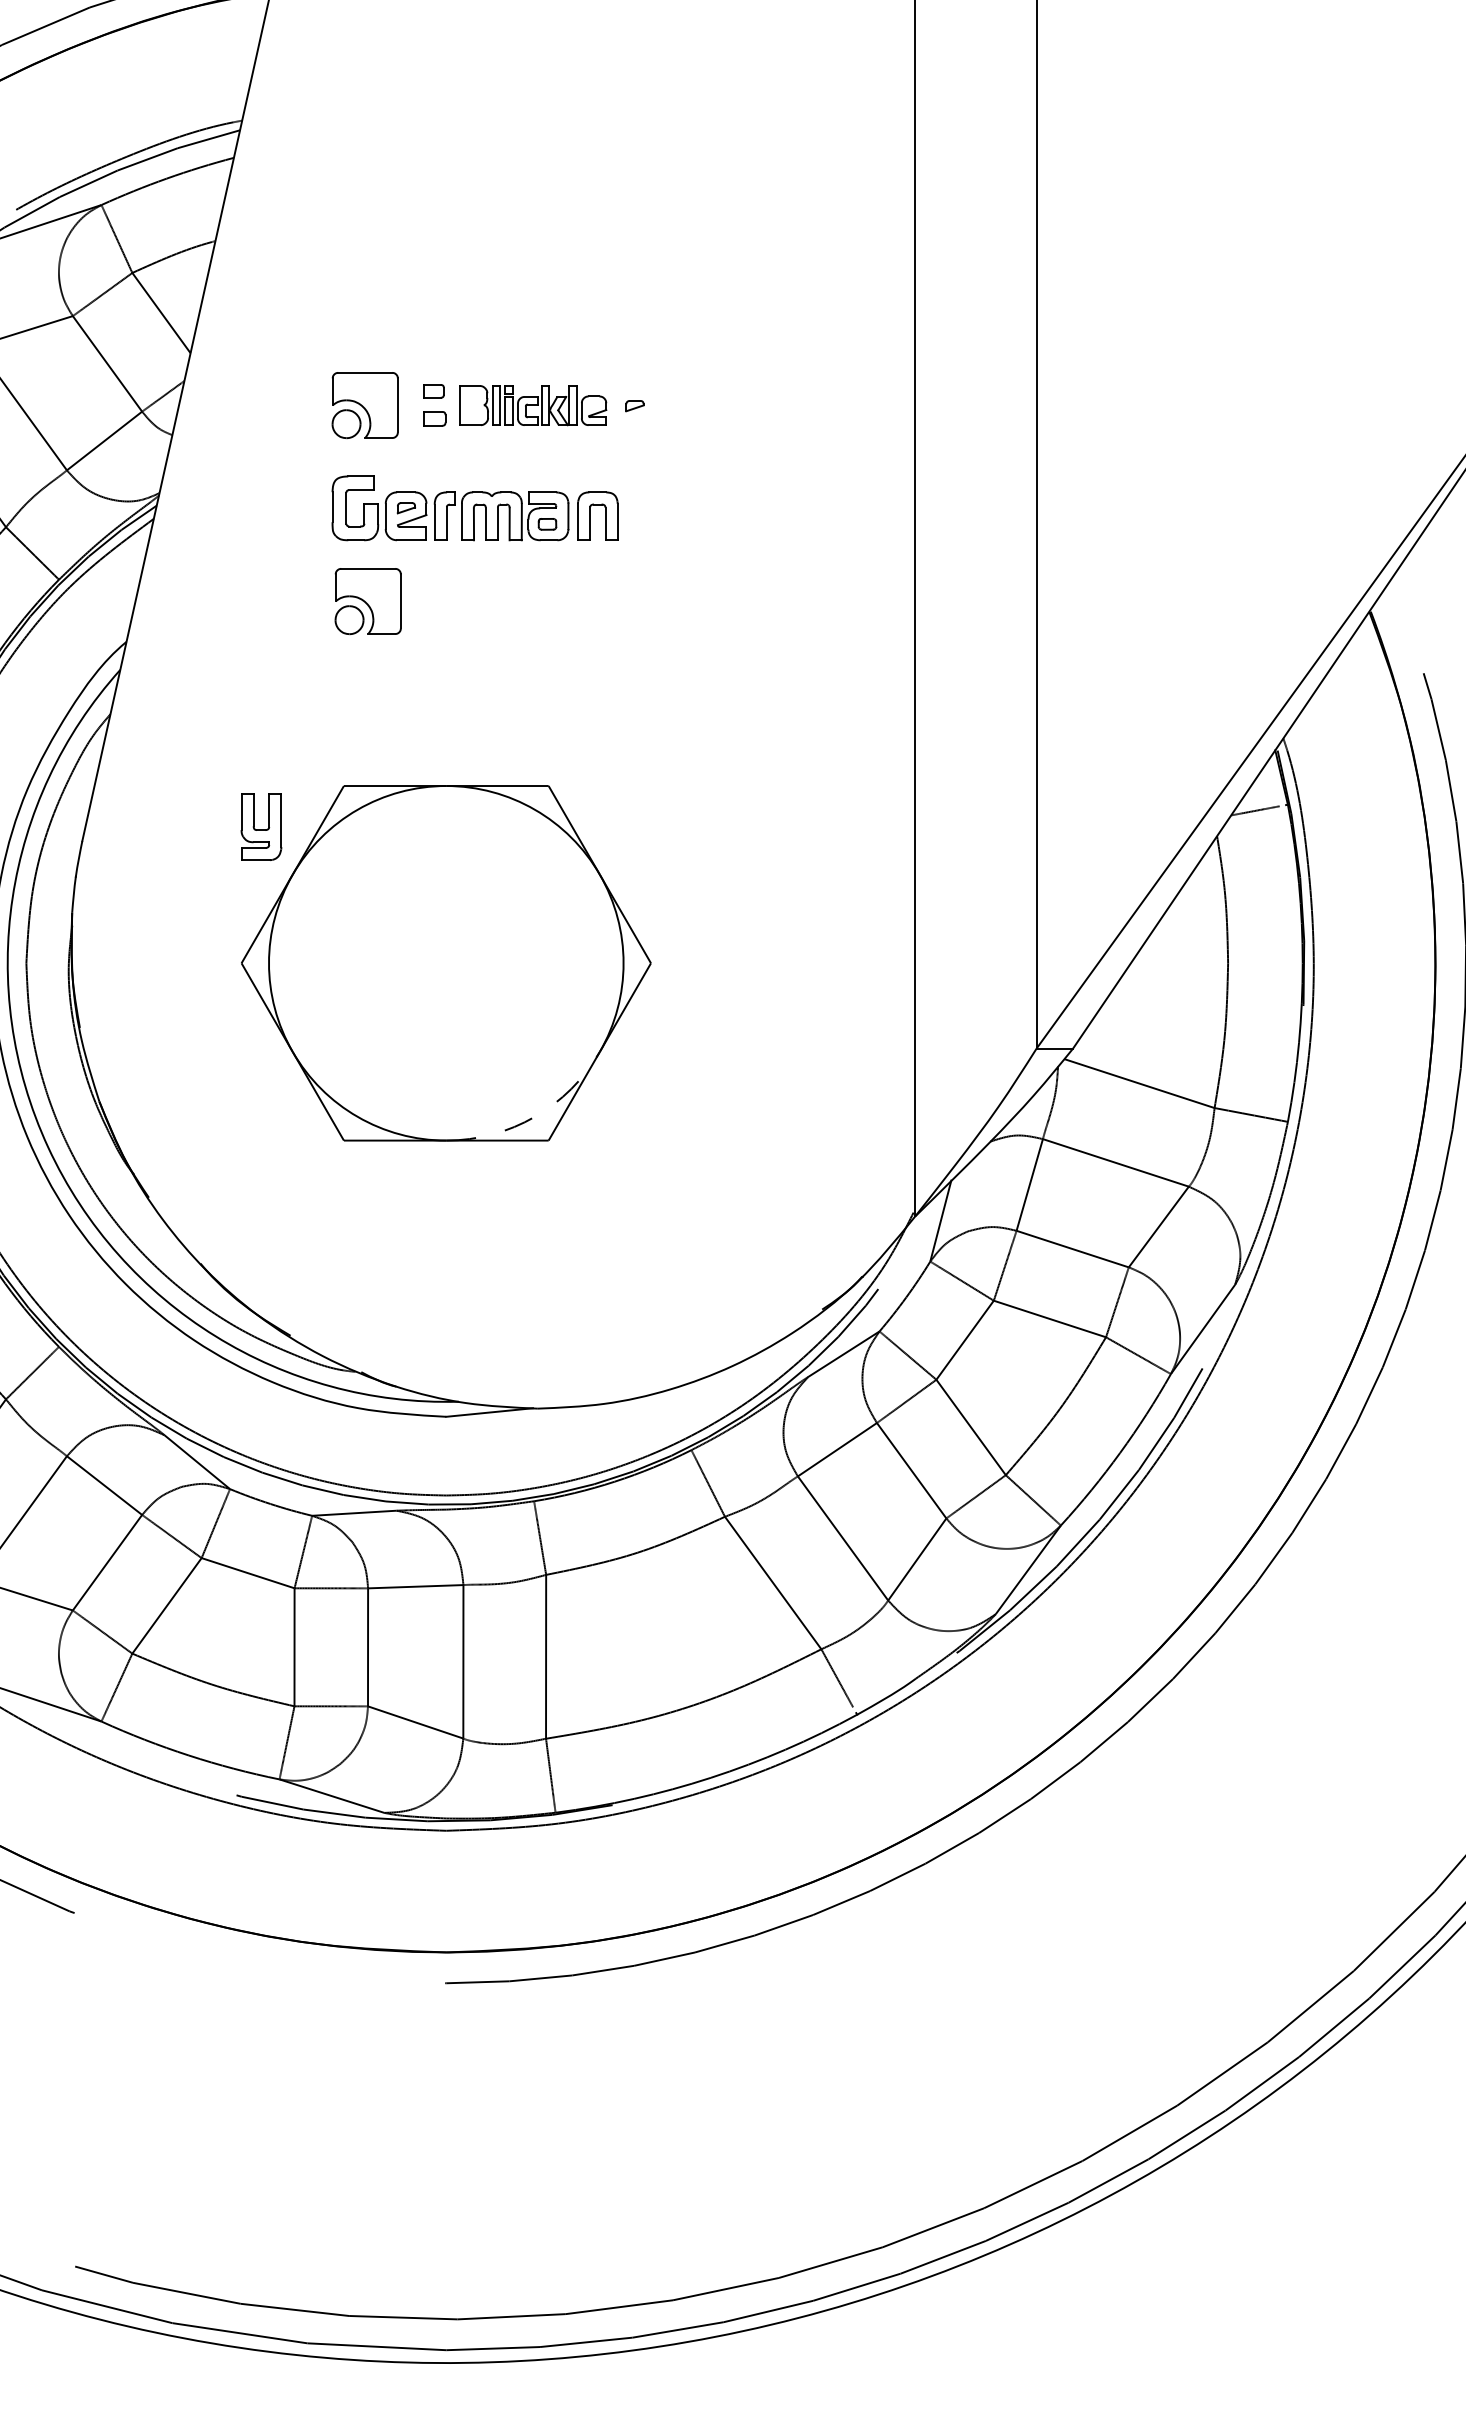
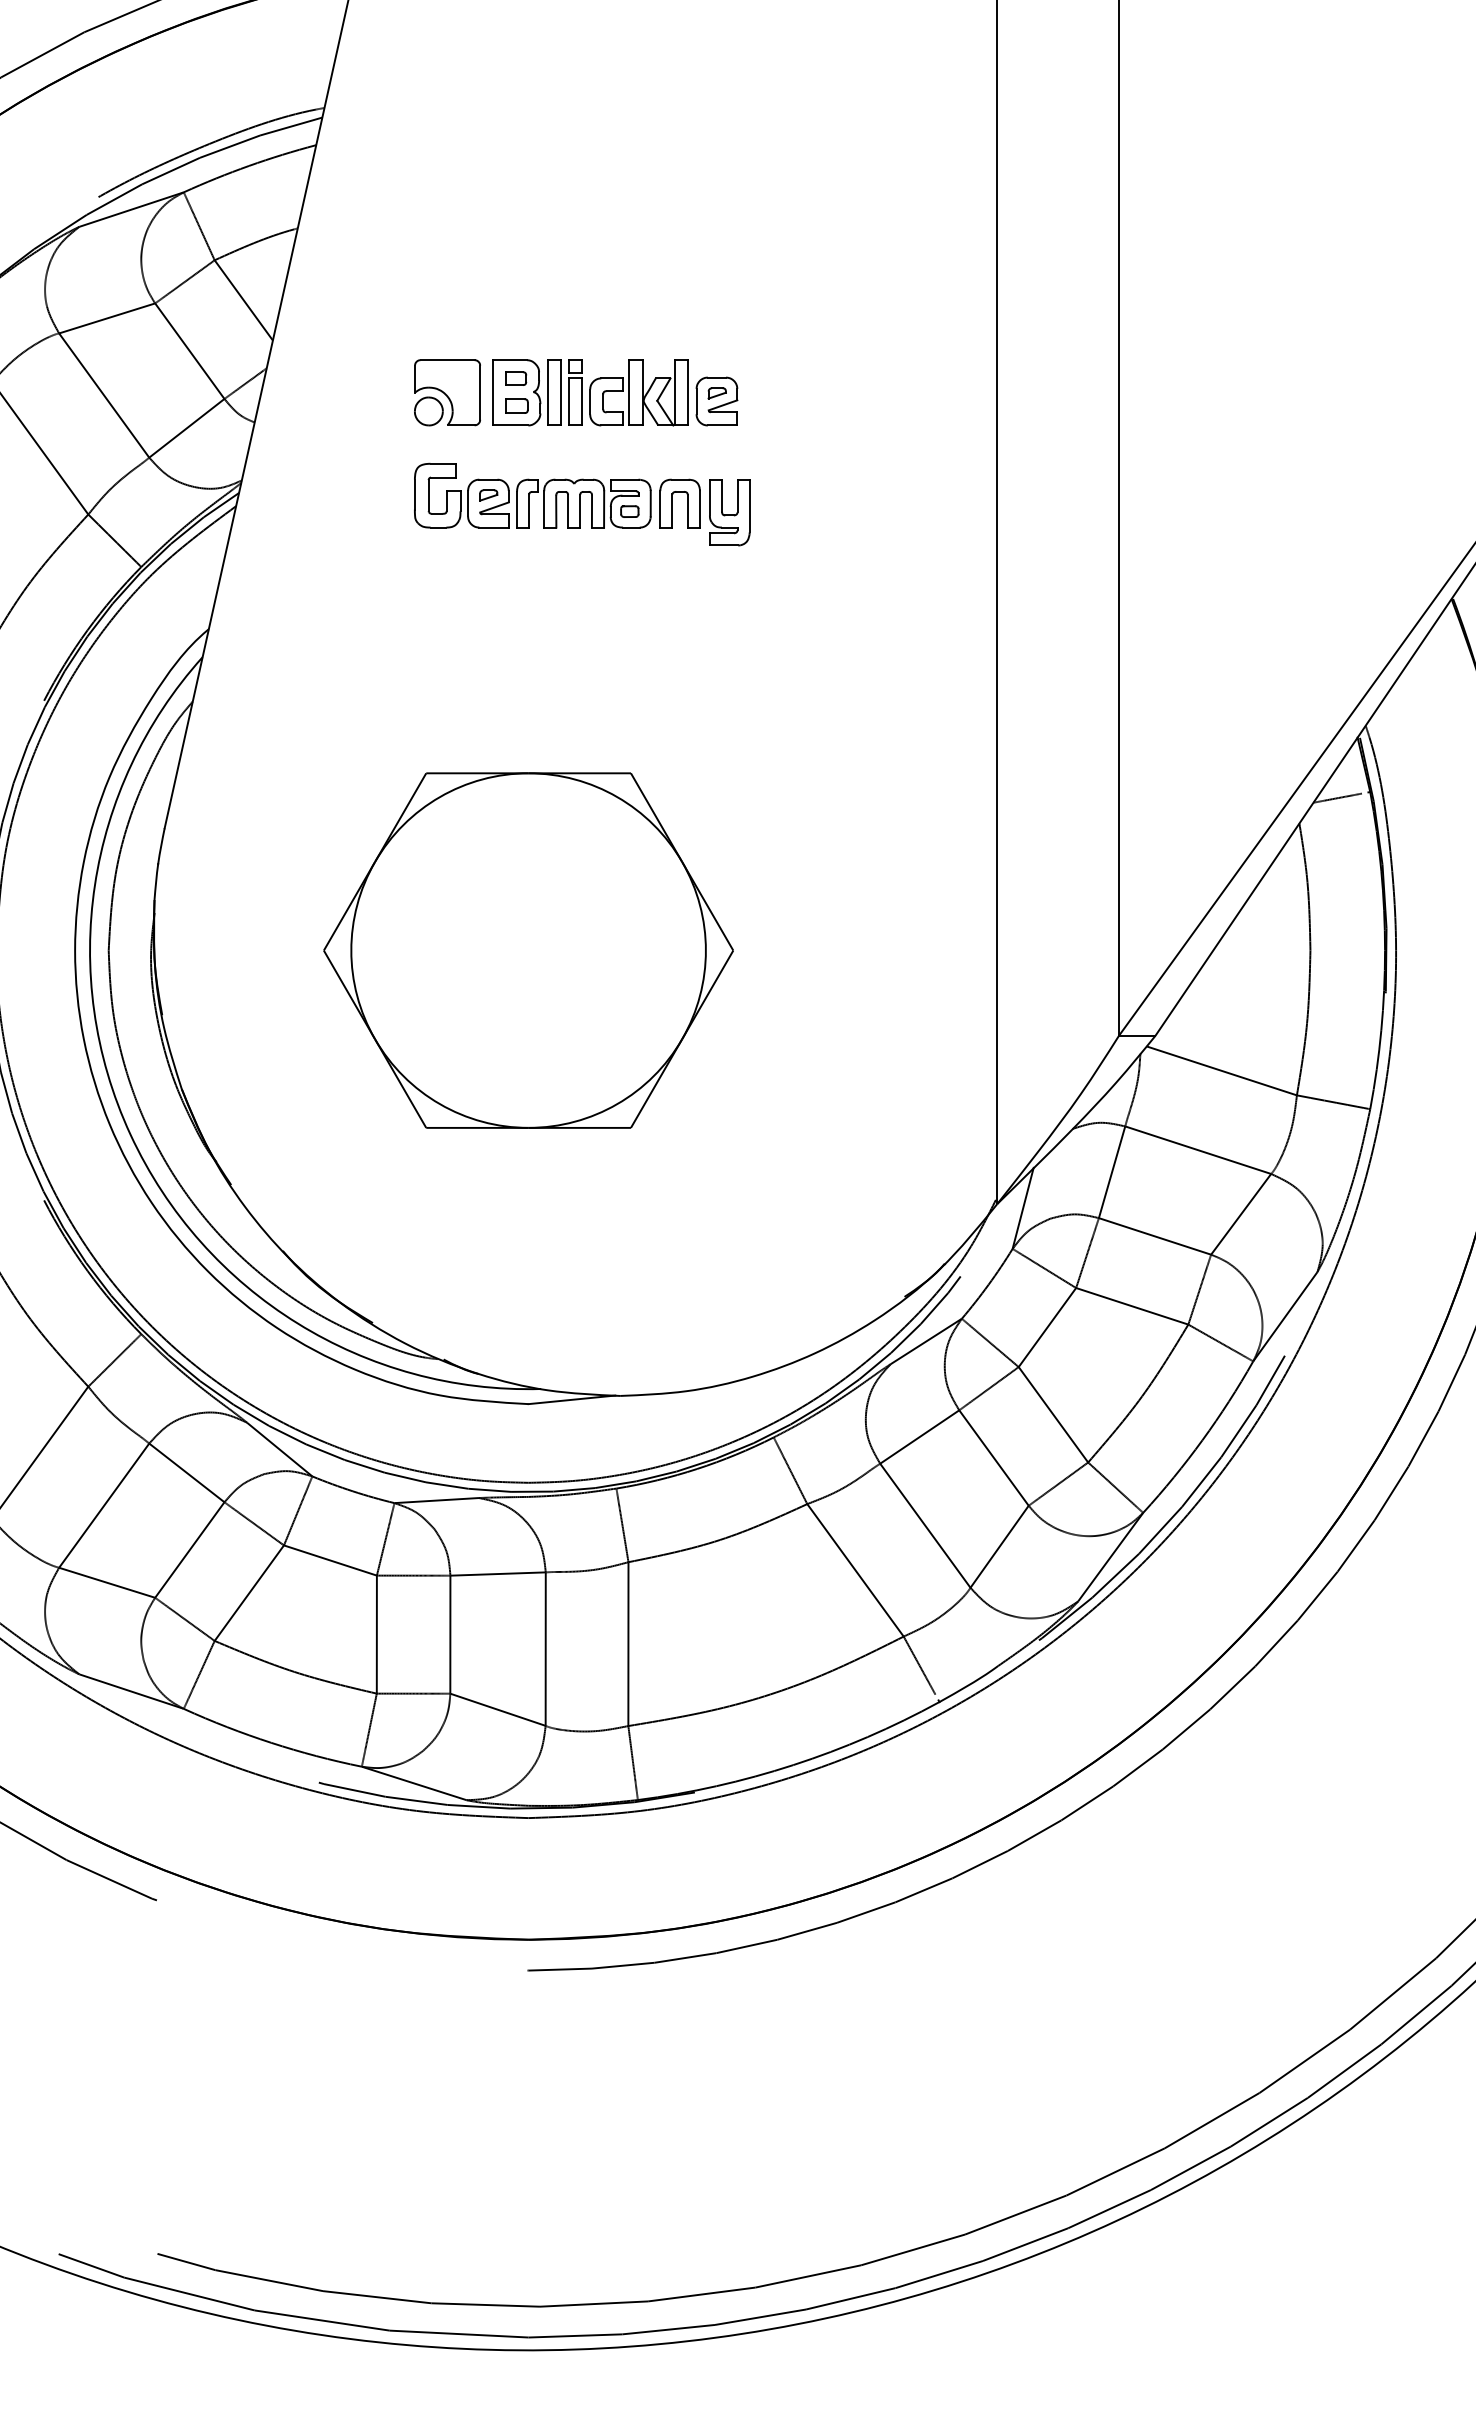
part: (533, 405) -> (615, 392), size x1.67
part: (368, 601) -> (450, 588), removed
part: (261, 827) -> (729, 512), moved
arc: (535, 1117) -> (617, 1104), dashed -> solid

